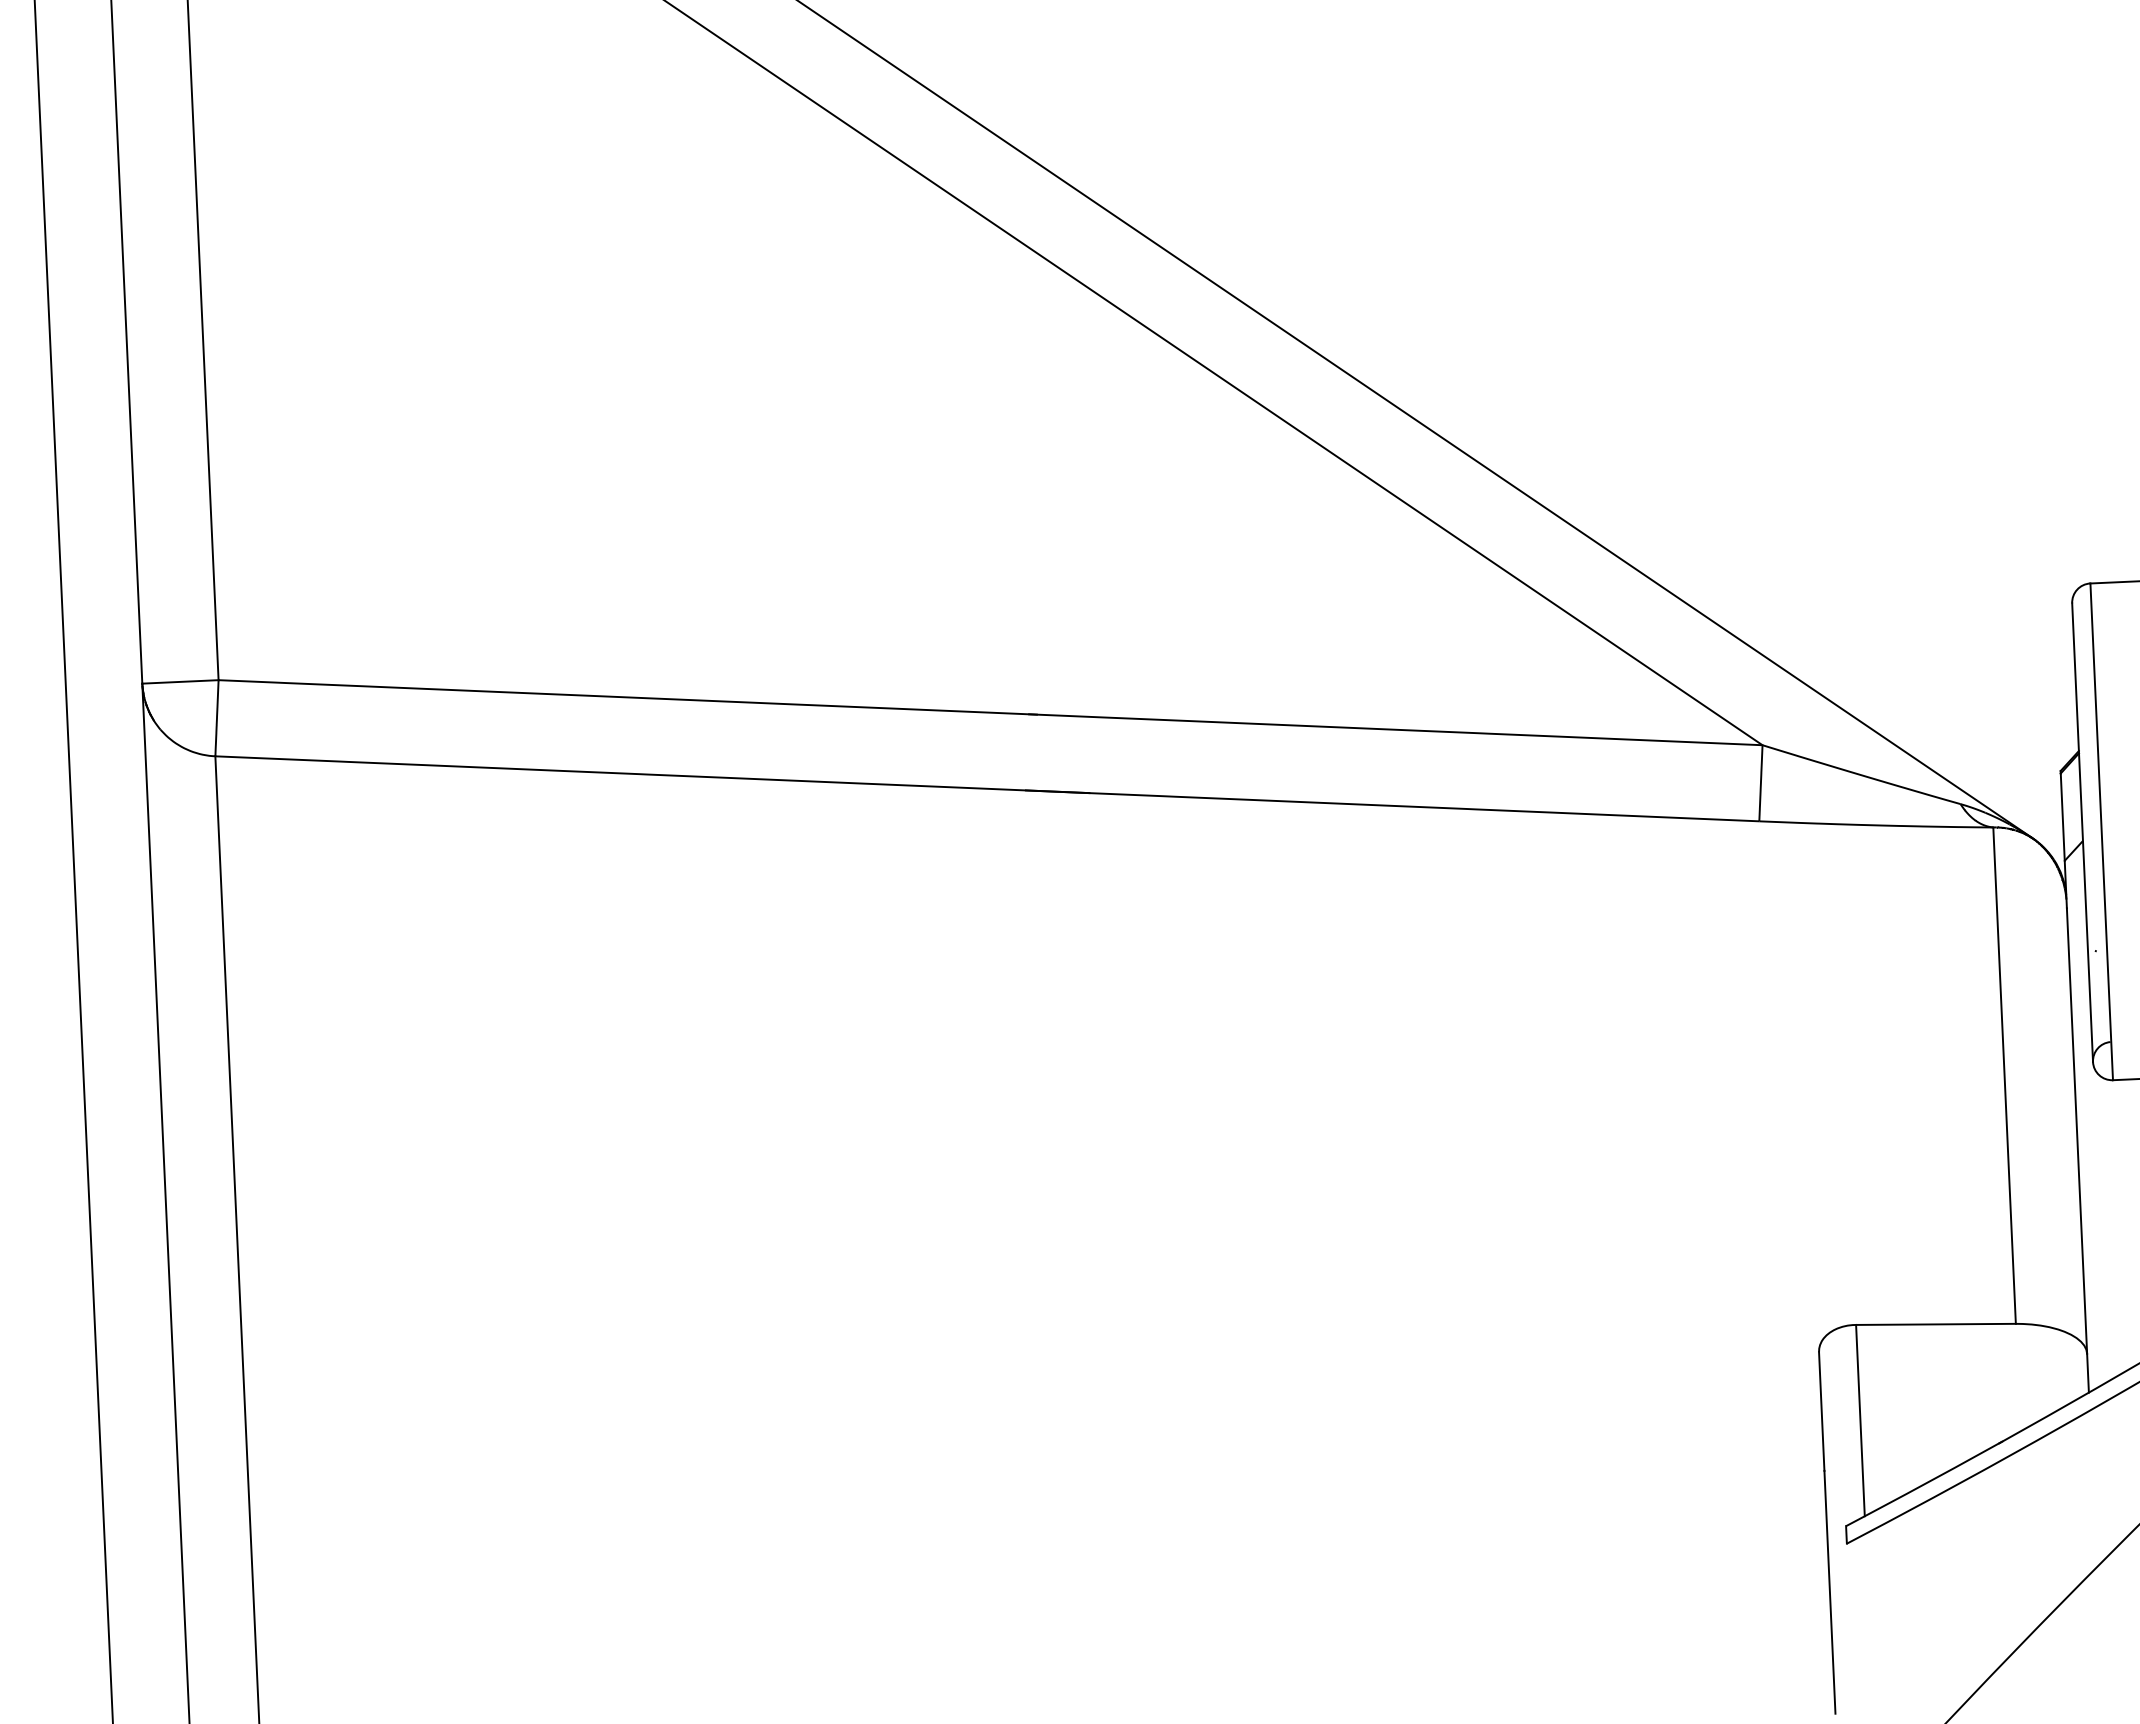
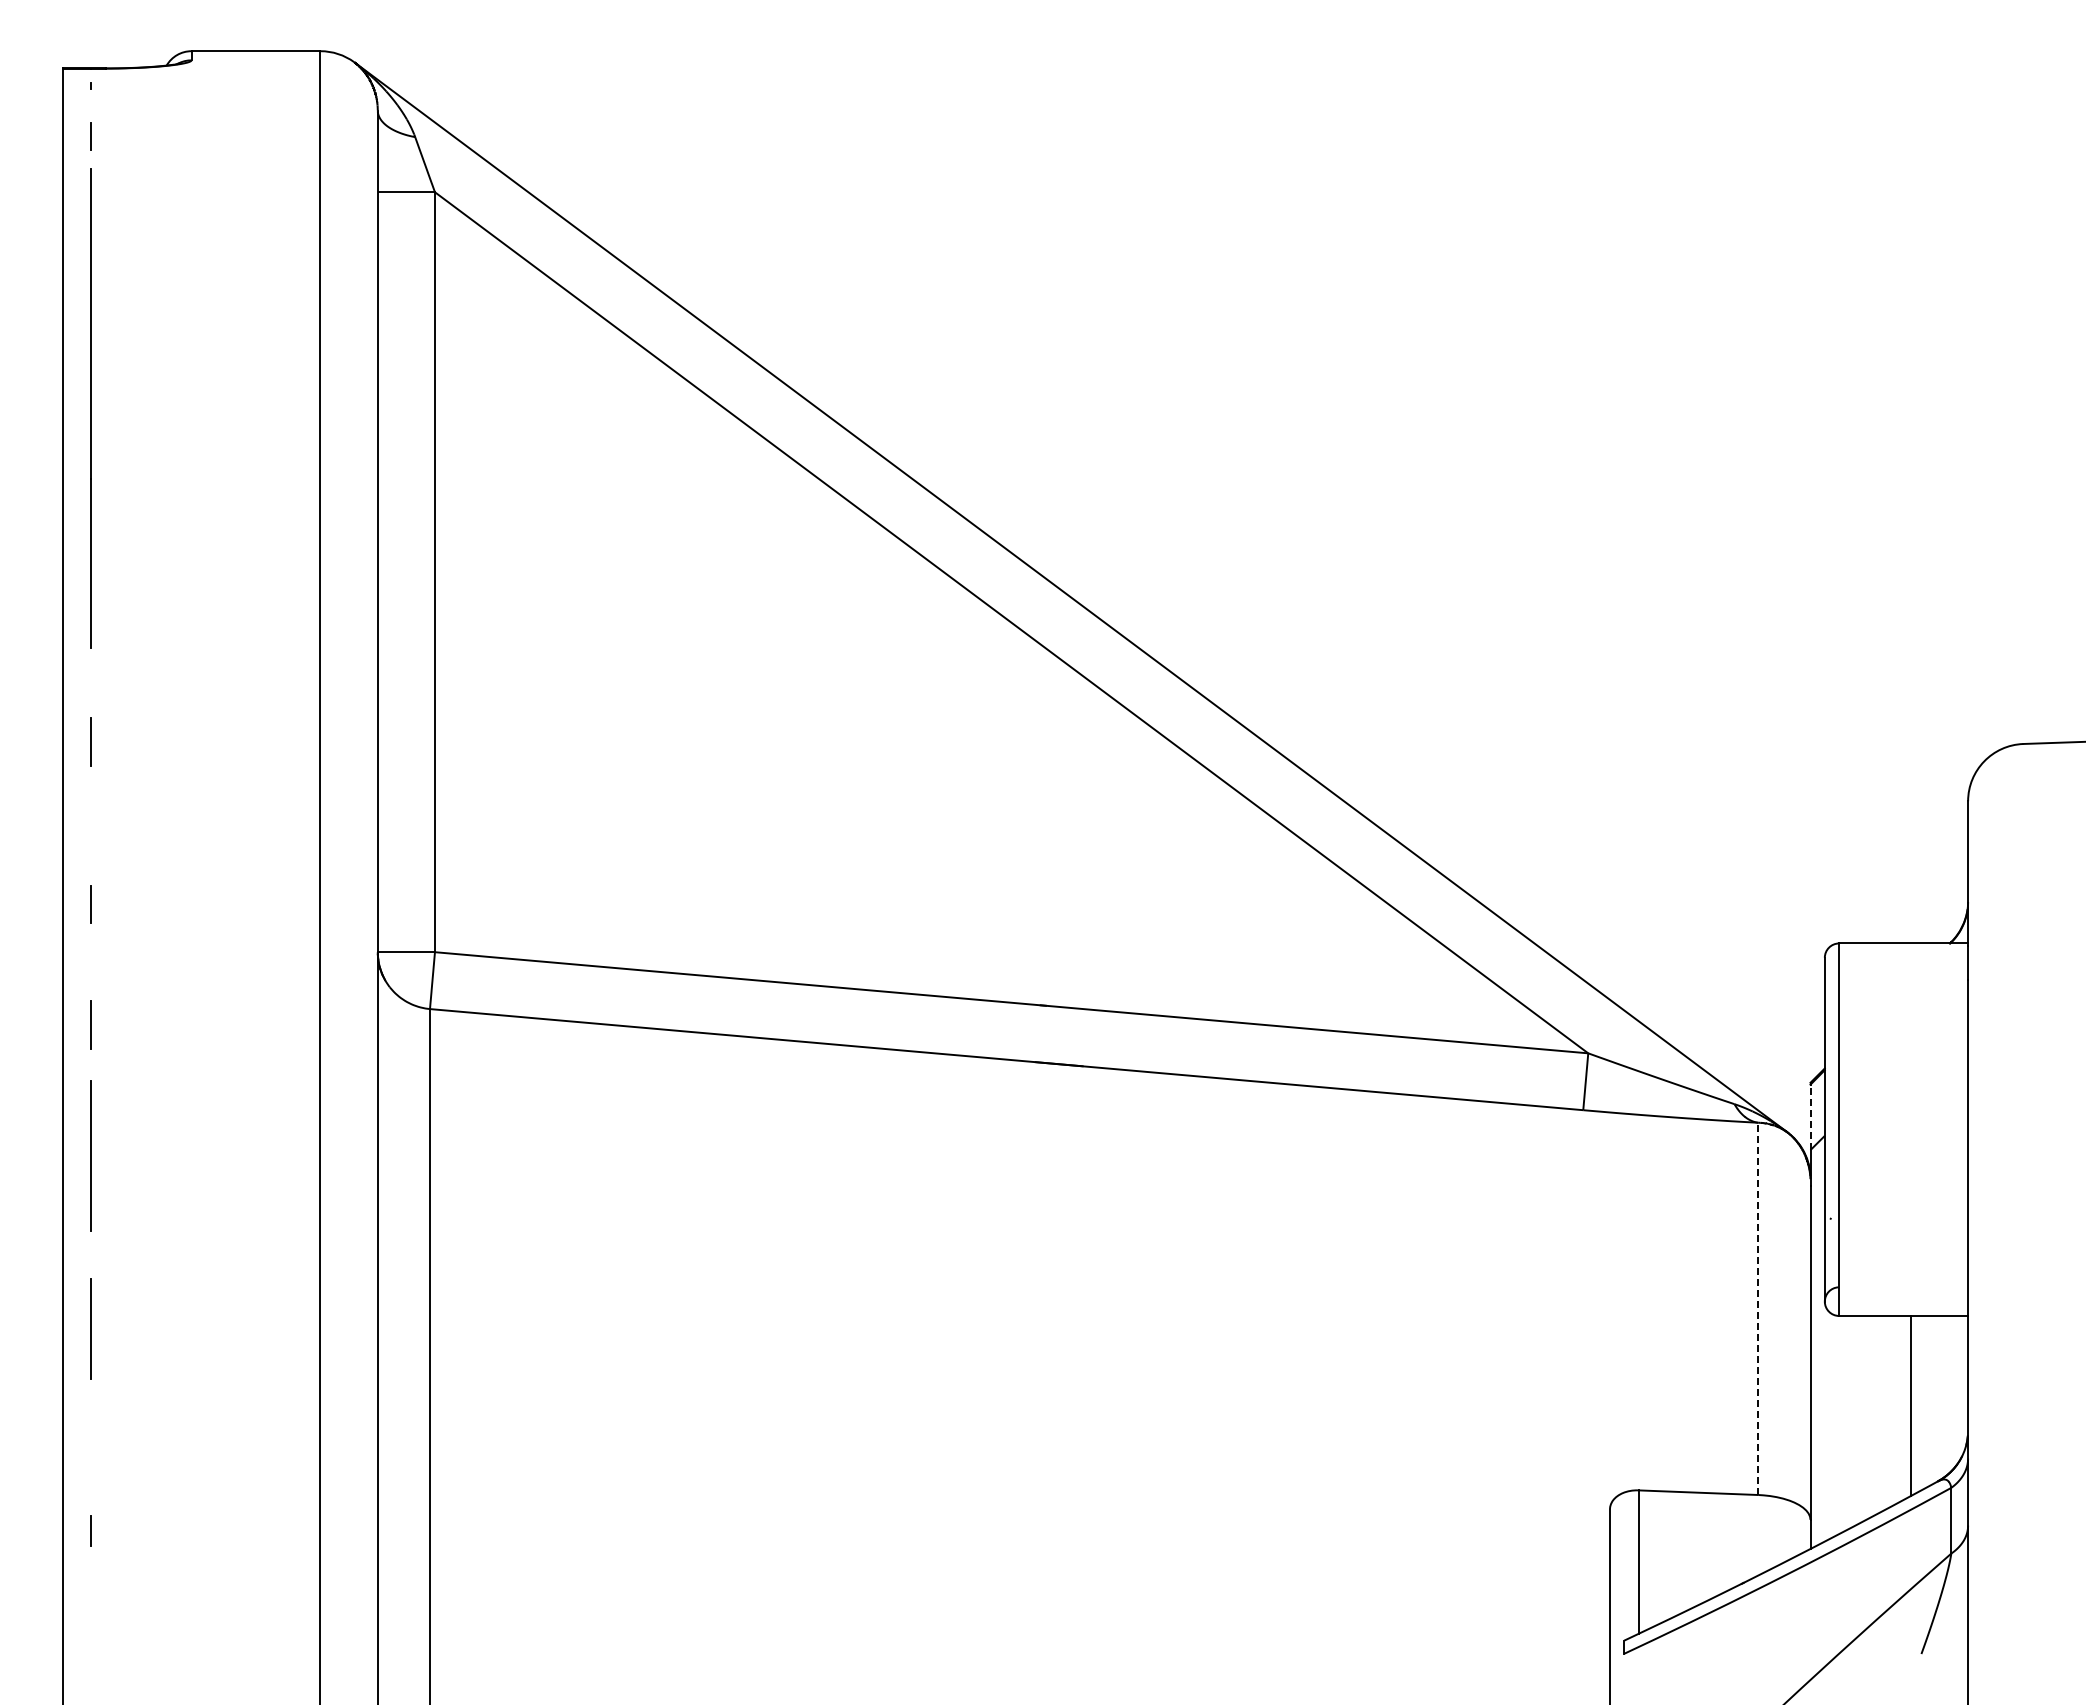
line: (2062, 817) -> (1810, 1117), solid -> dashed
line: (2004, 1075) -> (1758, 1308), solid -> dashed

